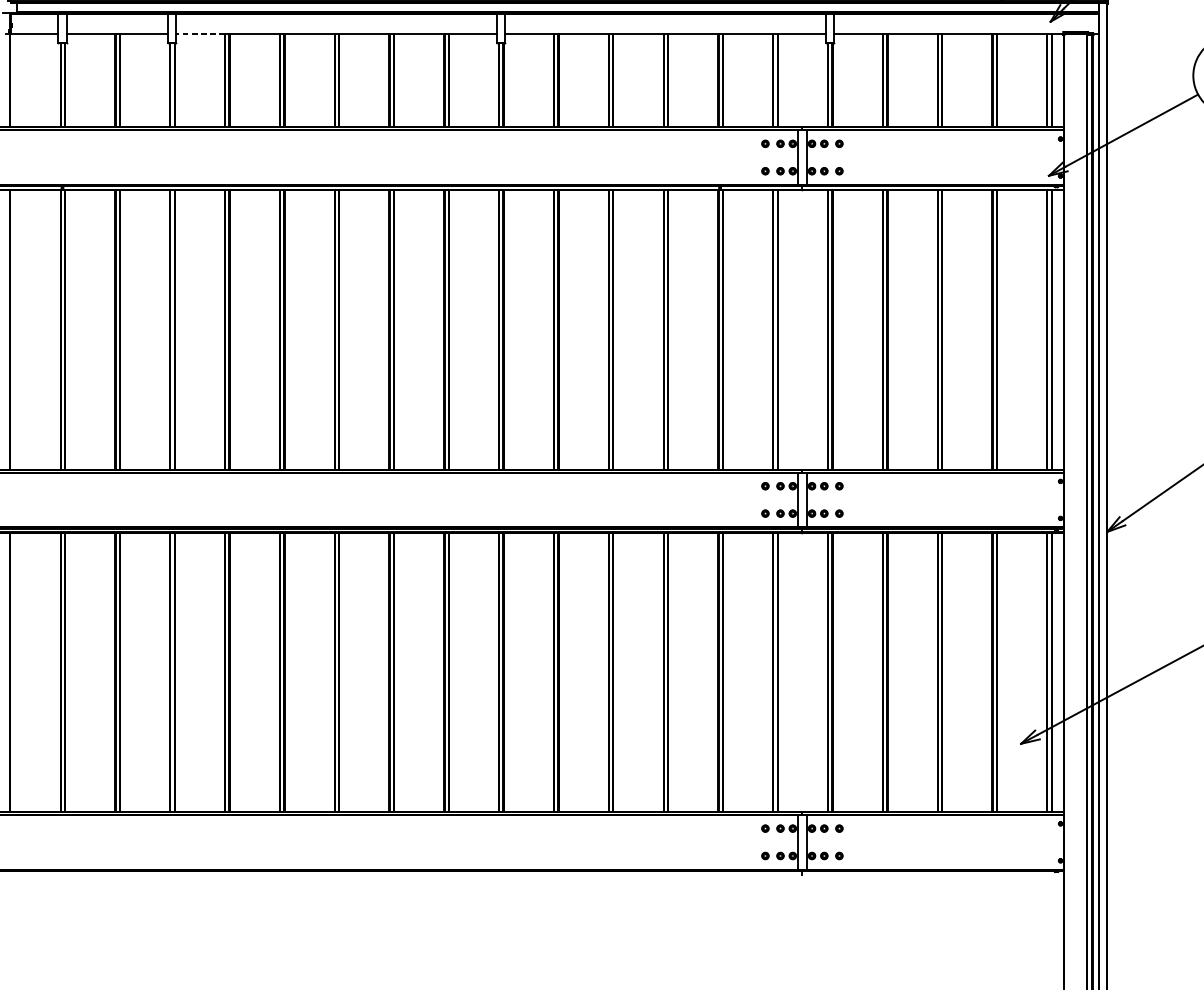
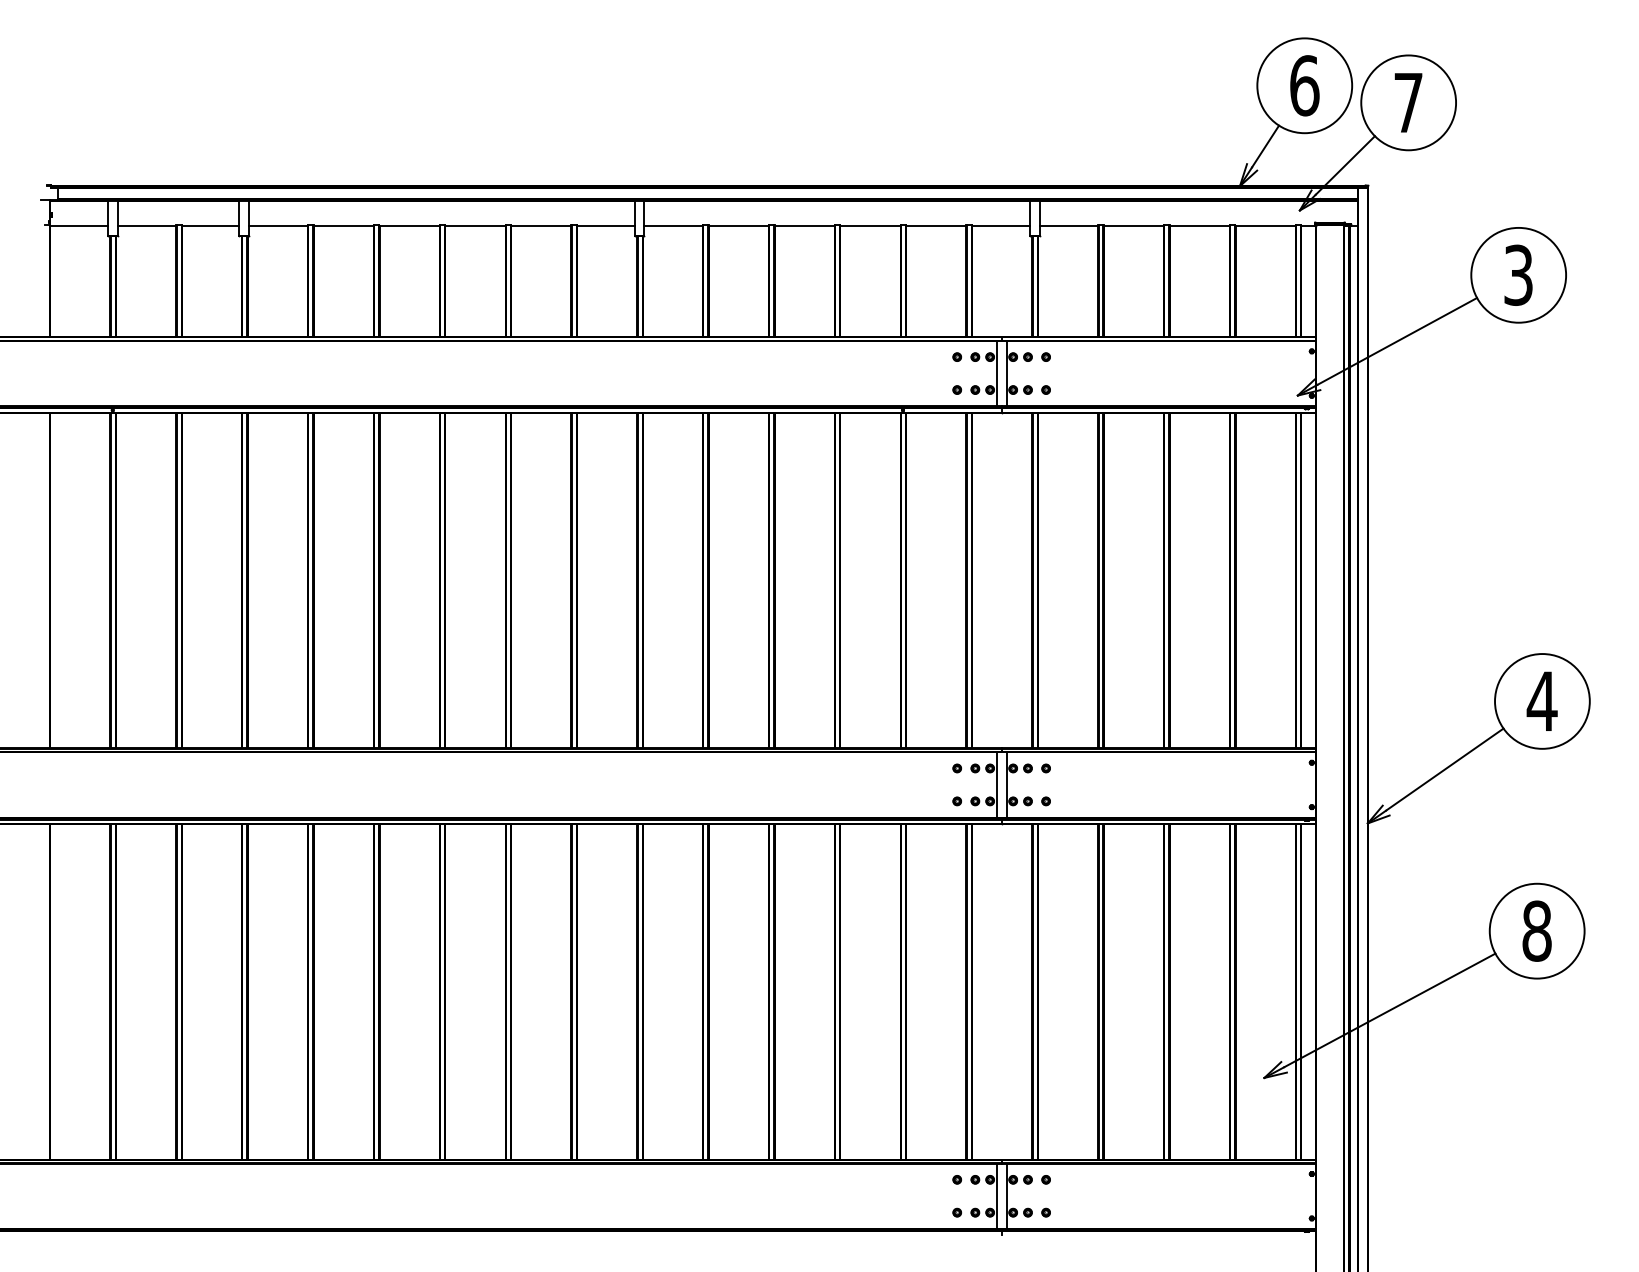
line: (200, 34) -> (278, 225), dashed -> solid

